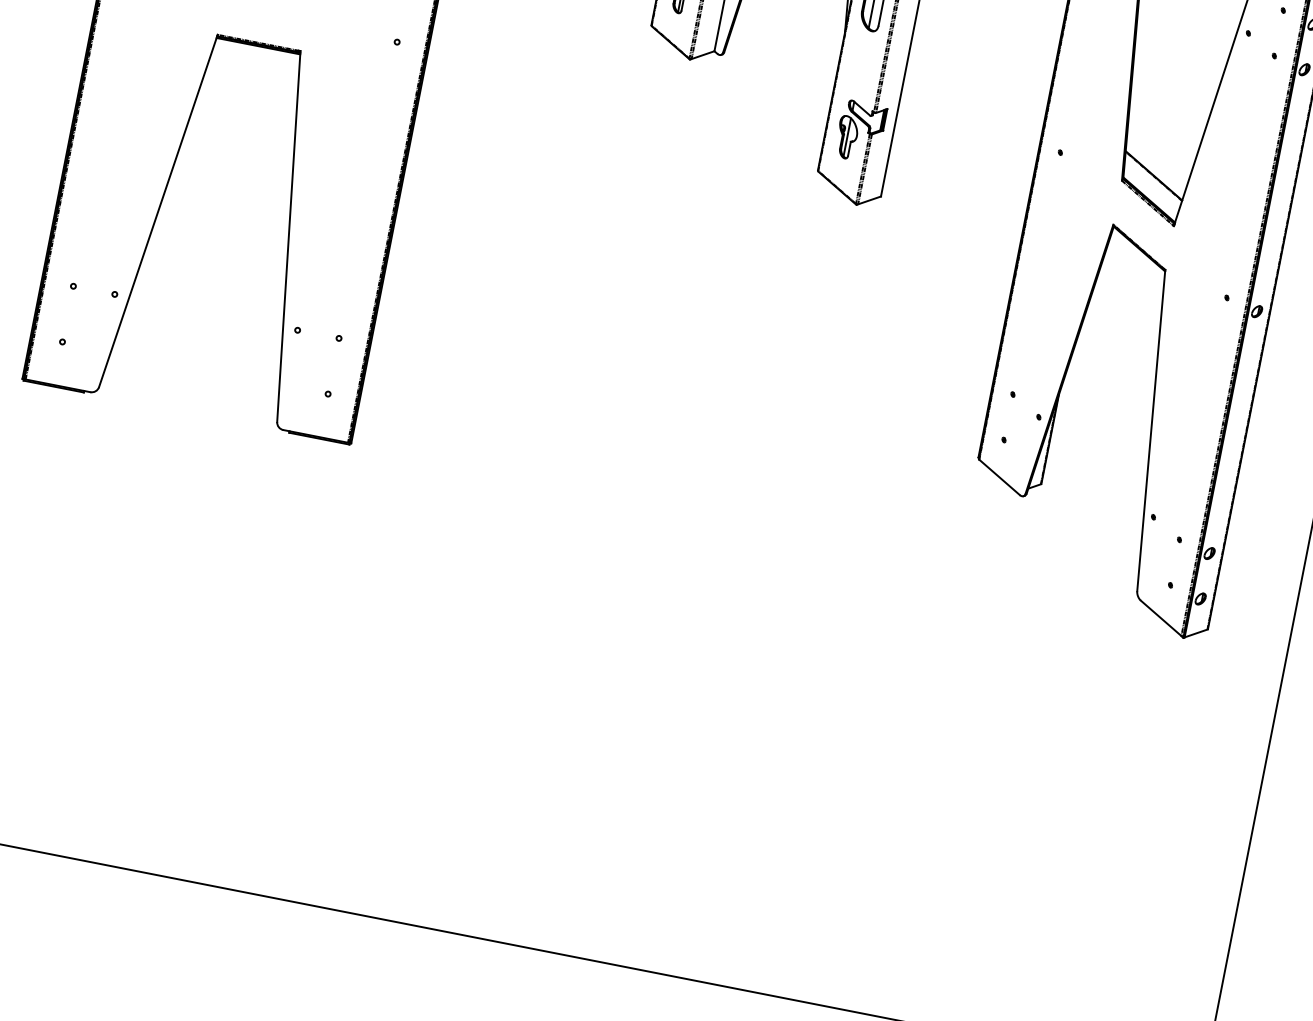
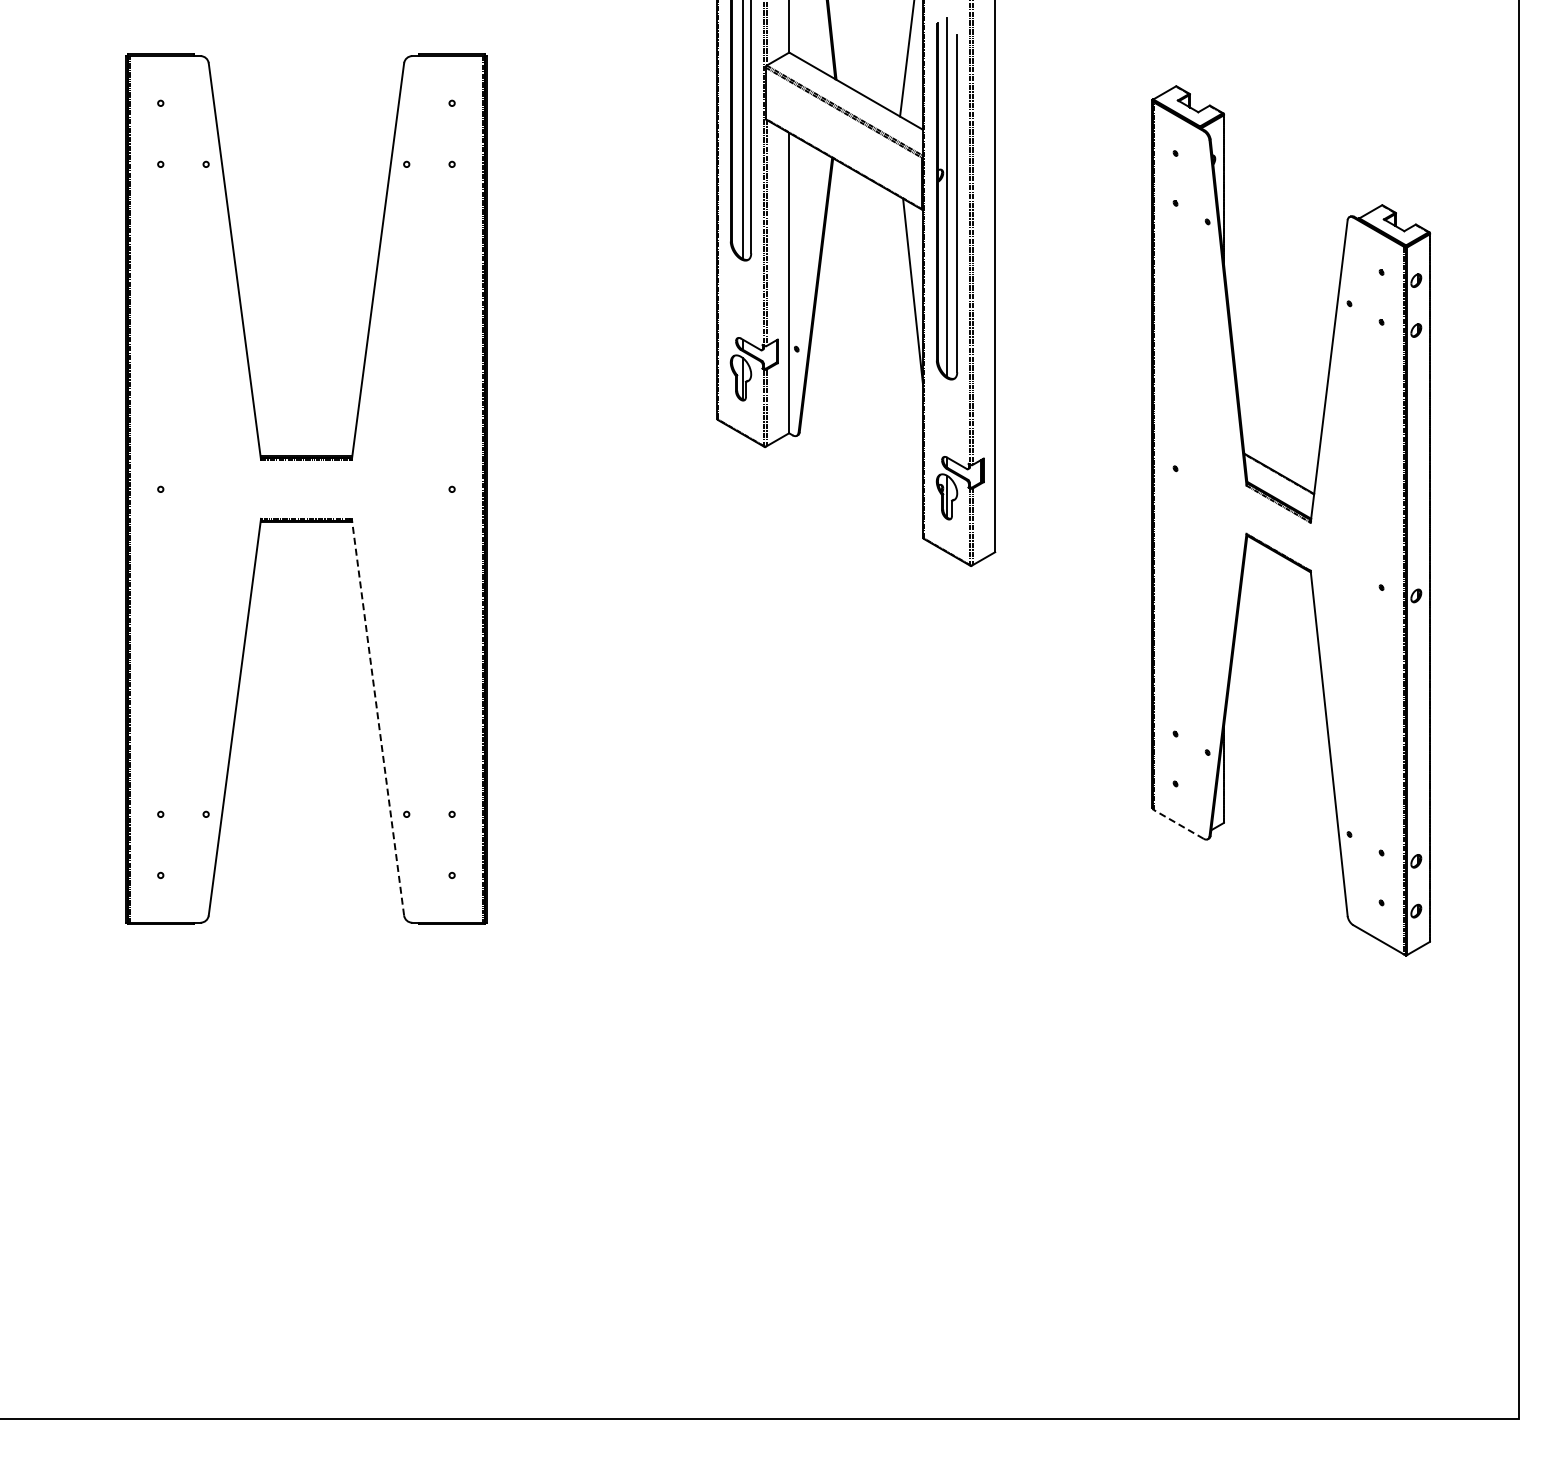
line: (288, 235) -> (377, 716), solid -> dashed
line: (999, 477) -> (1178, 824), solid -> dashed

